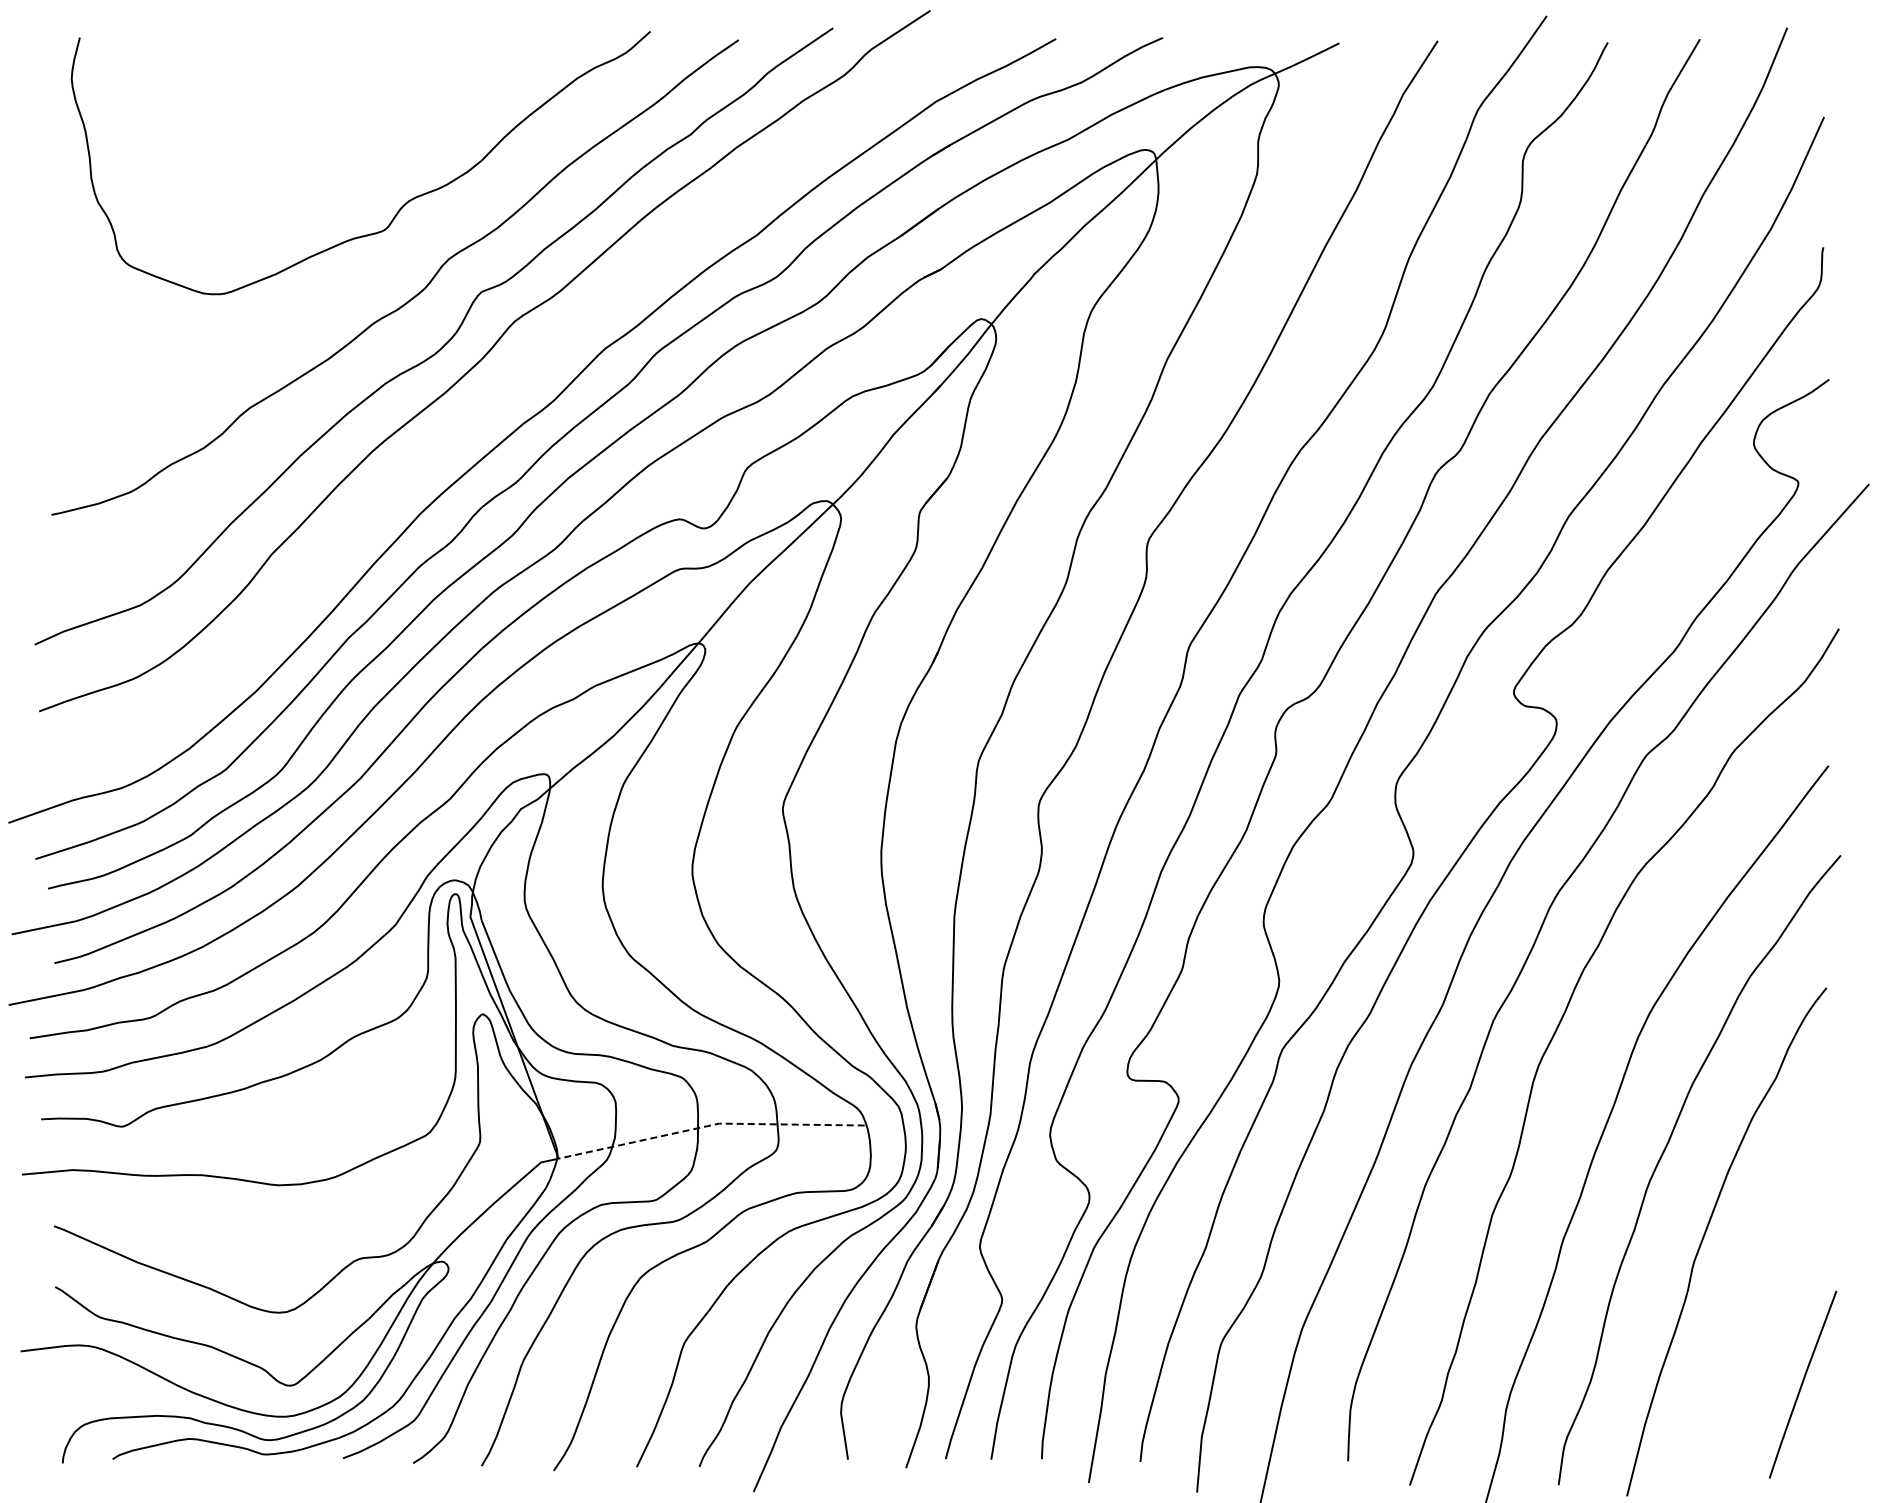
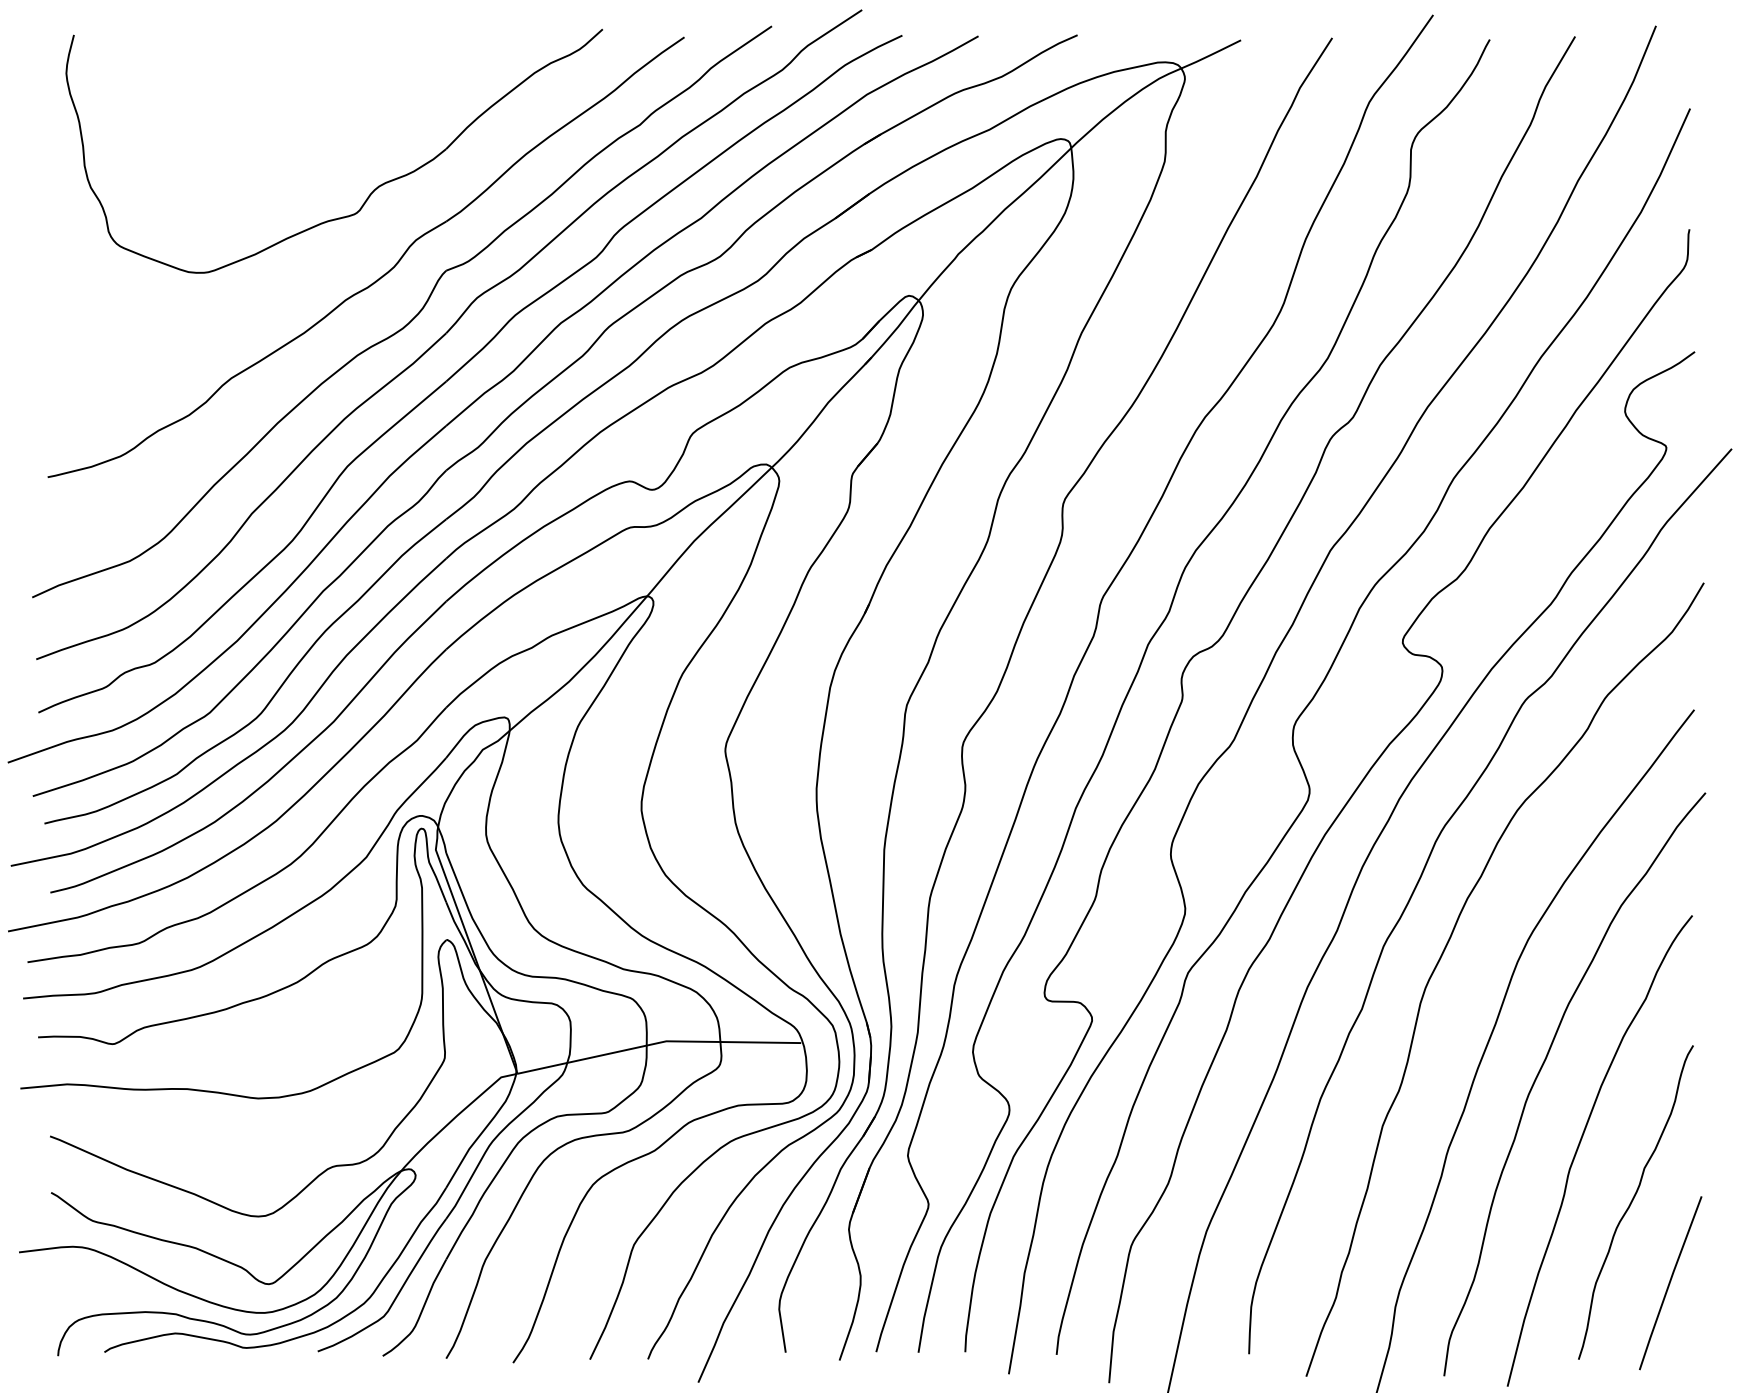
part: (501, 395) -> (464, 366), added
line: (710, 1125) -> (658, 1043), dashed -> solid
curve: (1762, 1296) -> (1633, 1201), added

